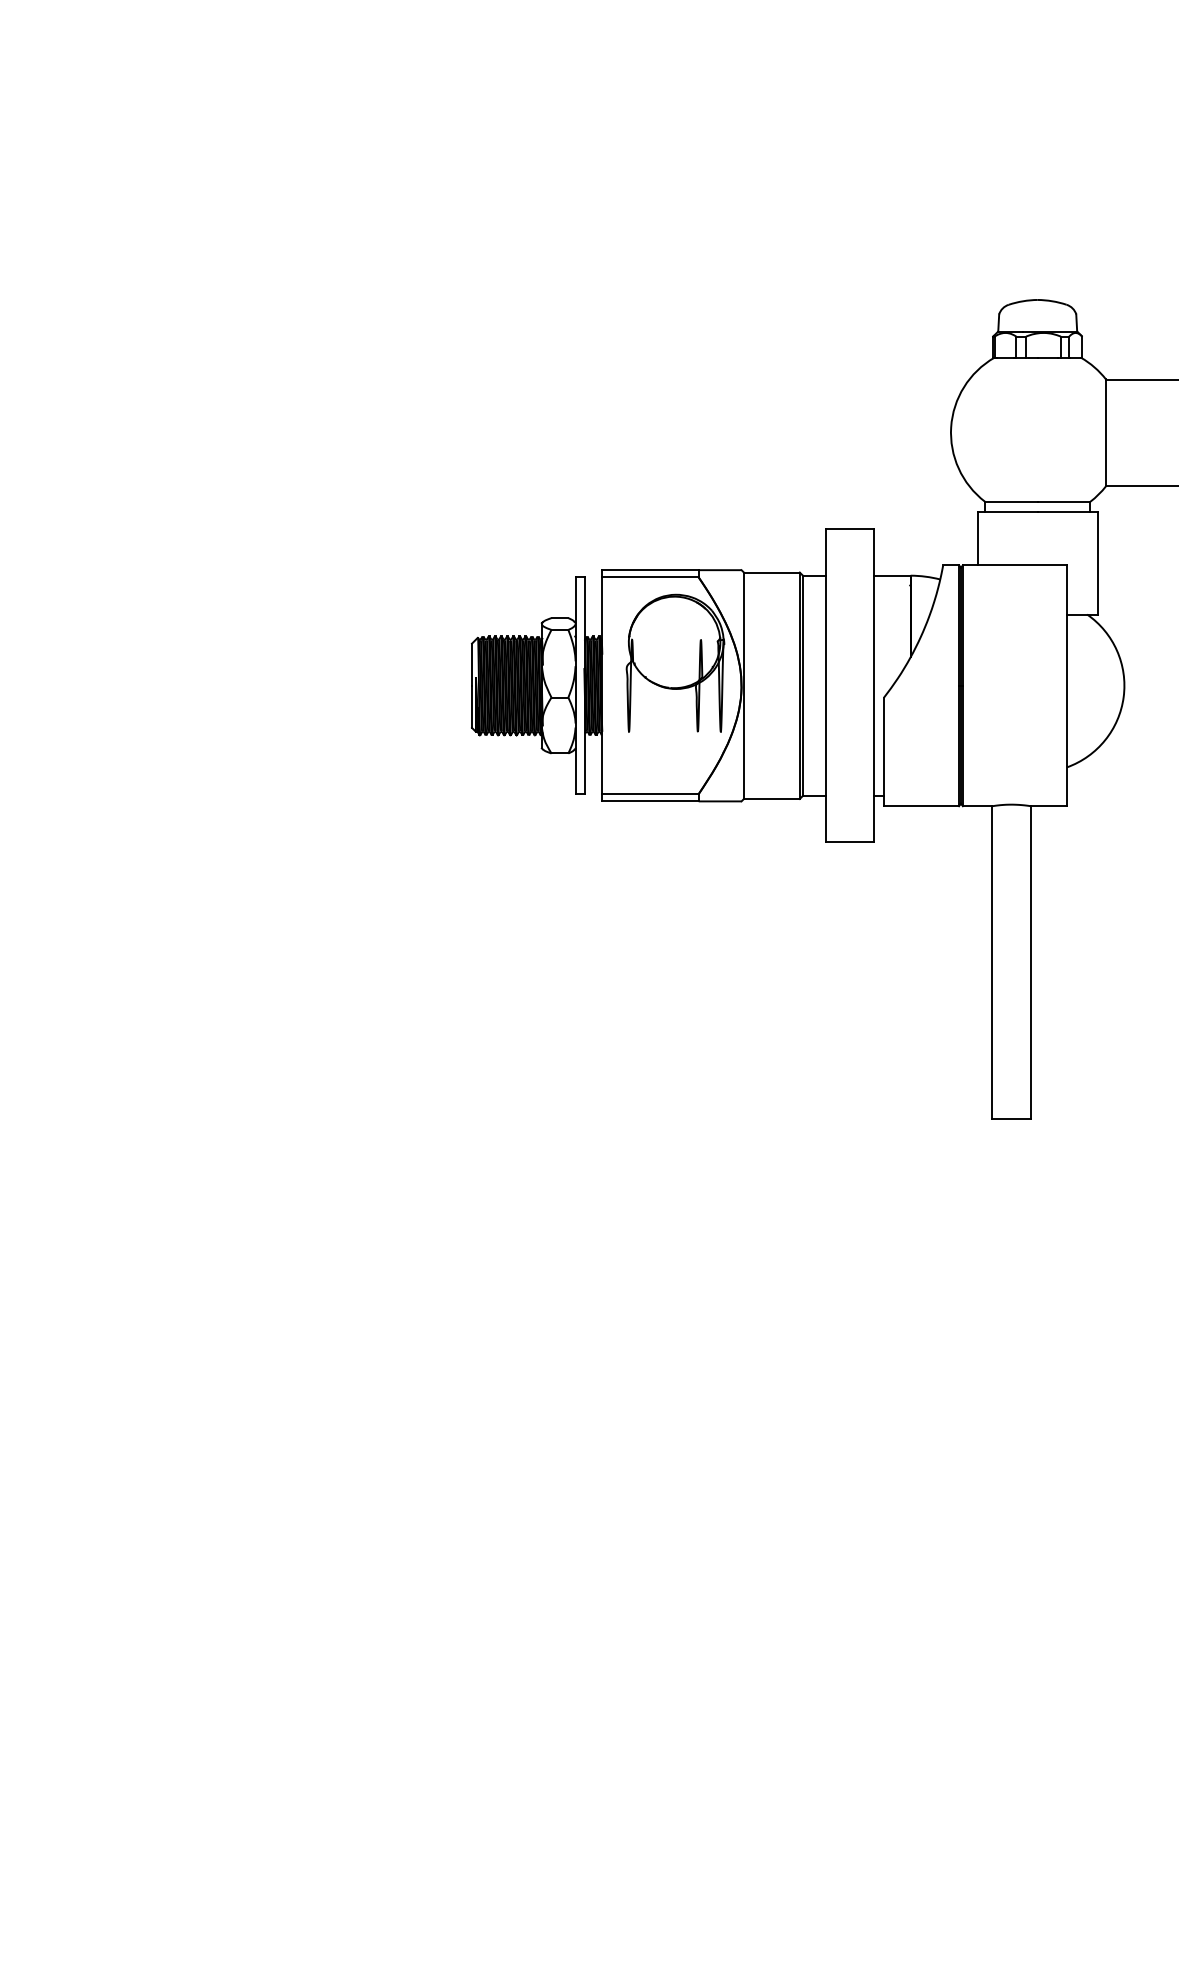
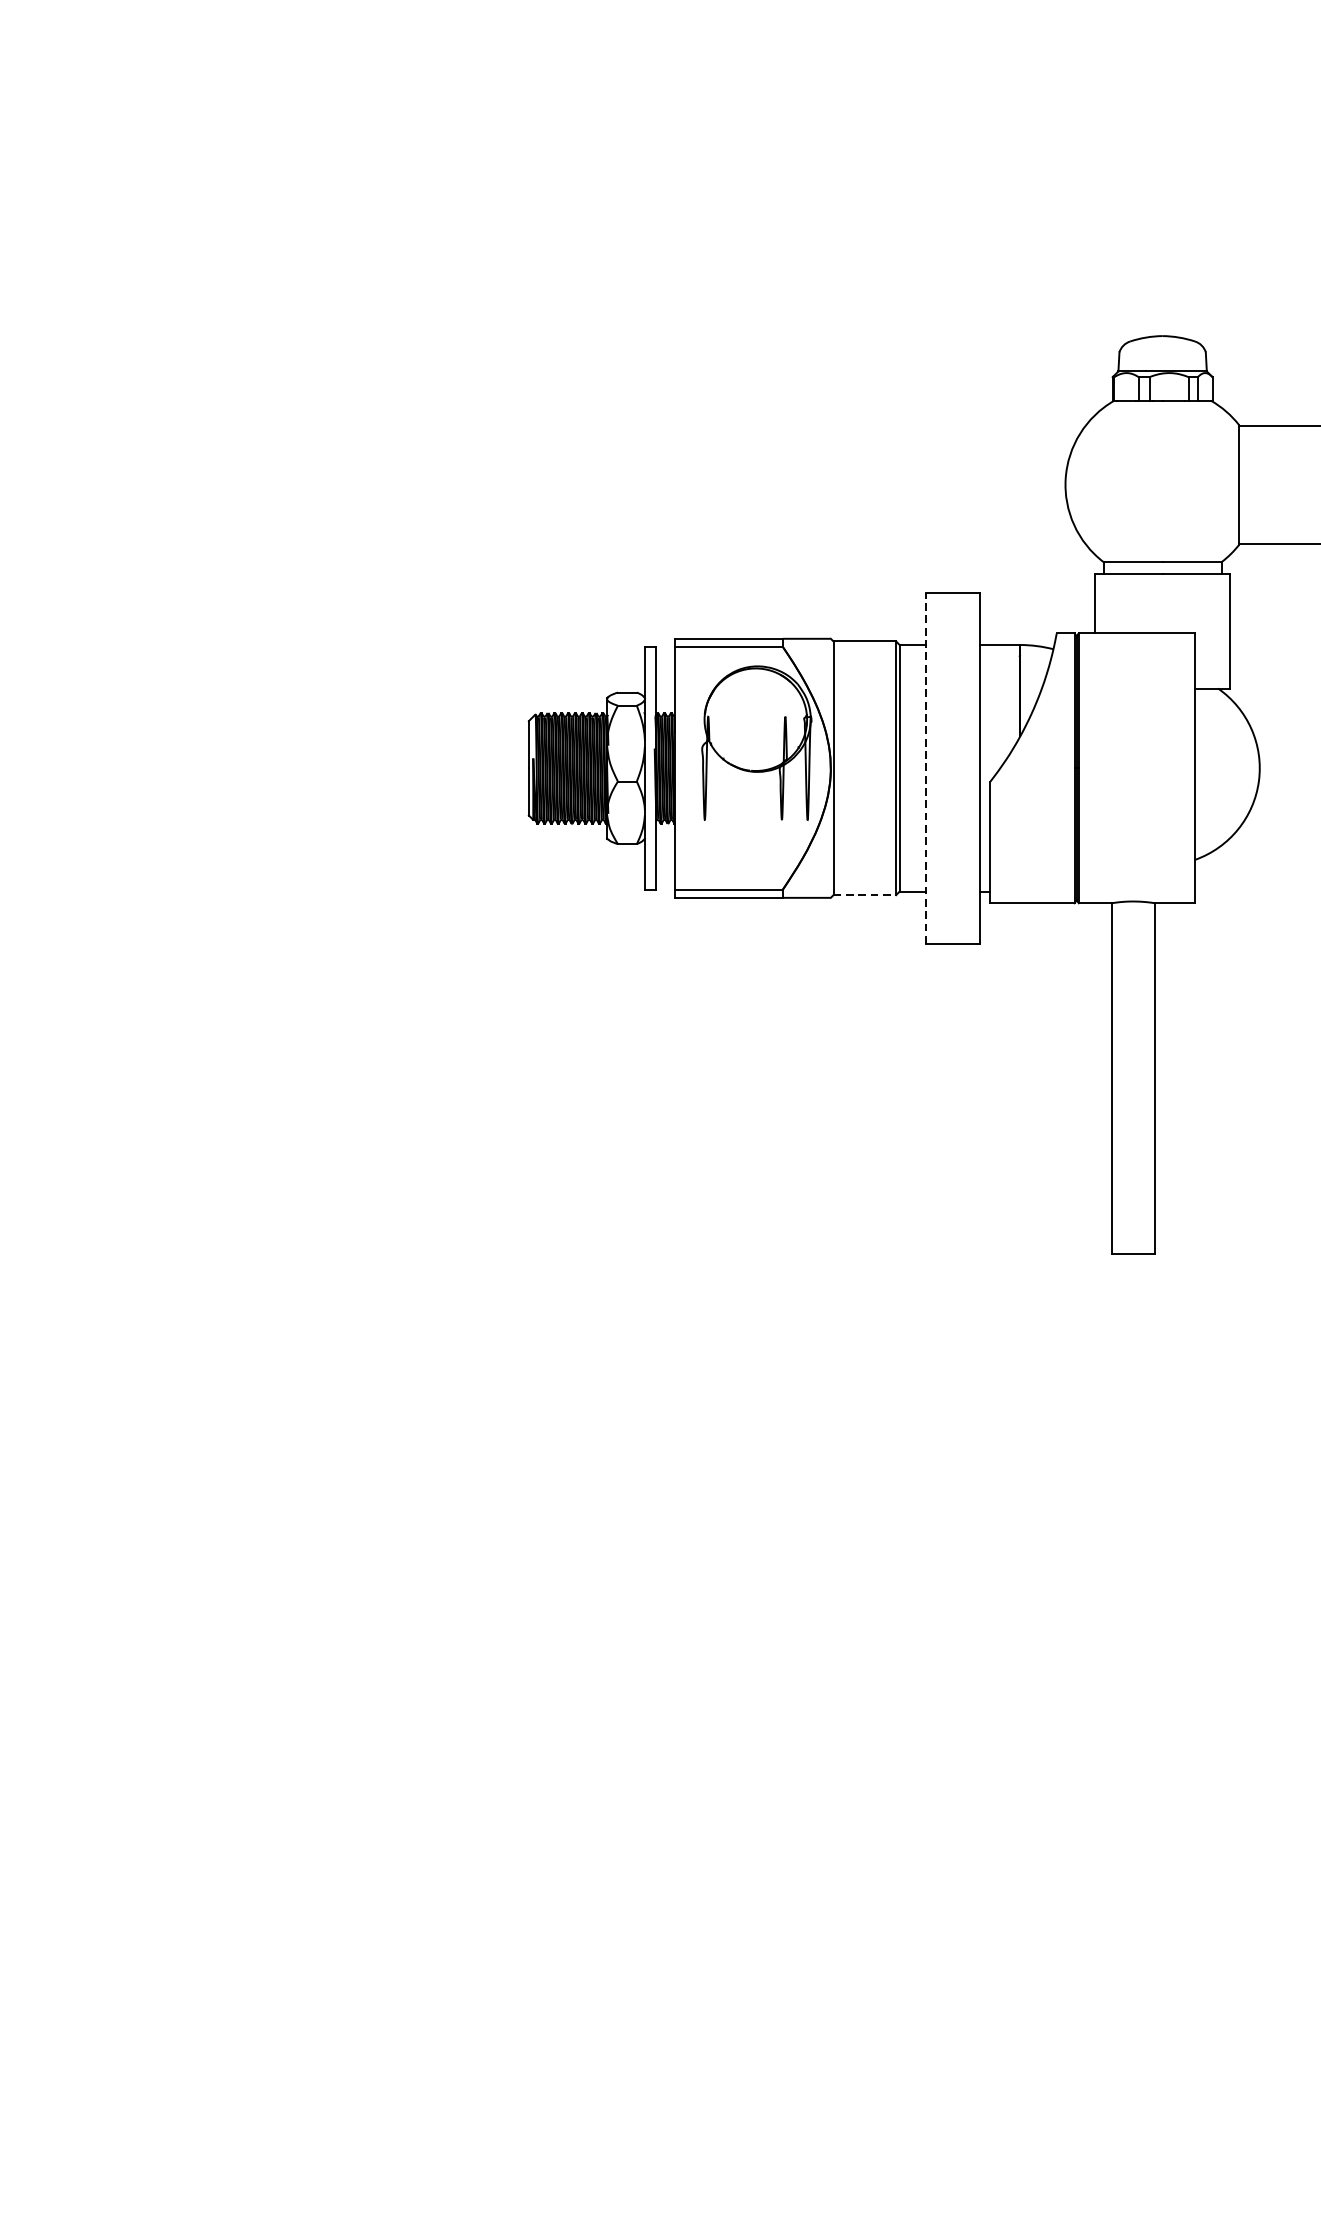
line: (826, 685) -> (926, 768), solid -> dashed
line: (771, 798) -> (864, 894), solid -> dashed

